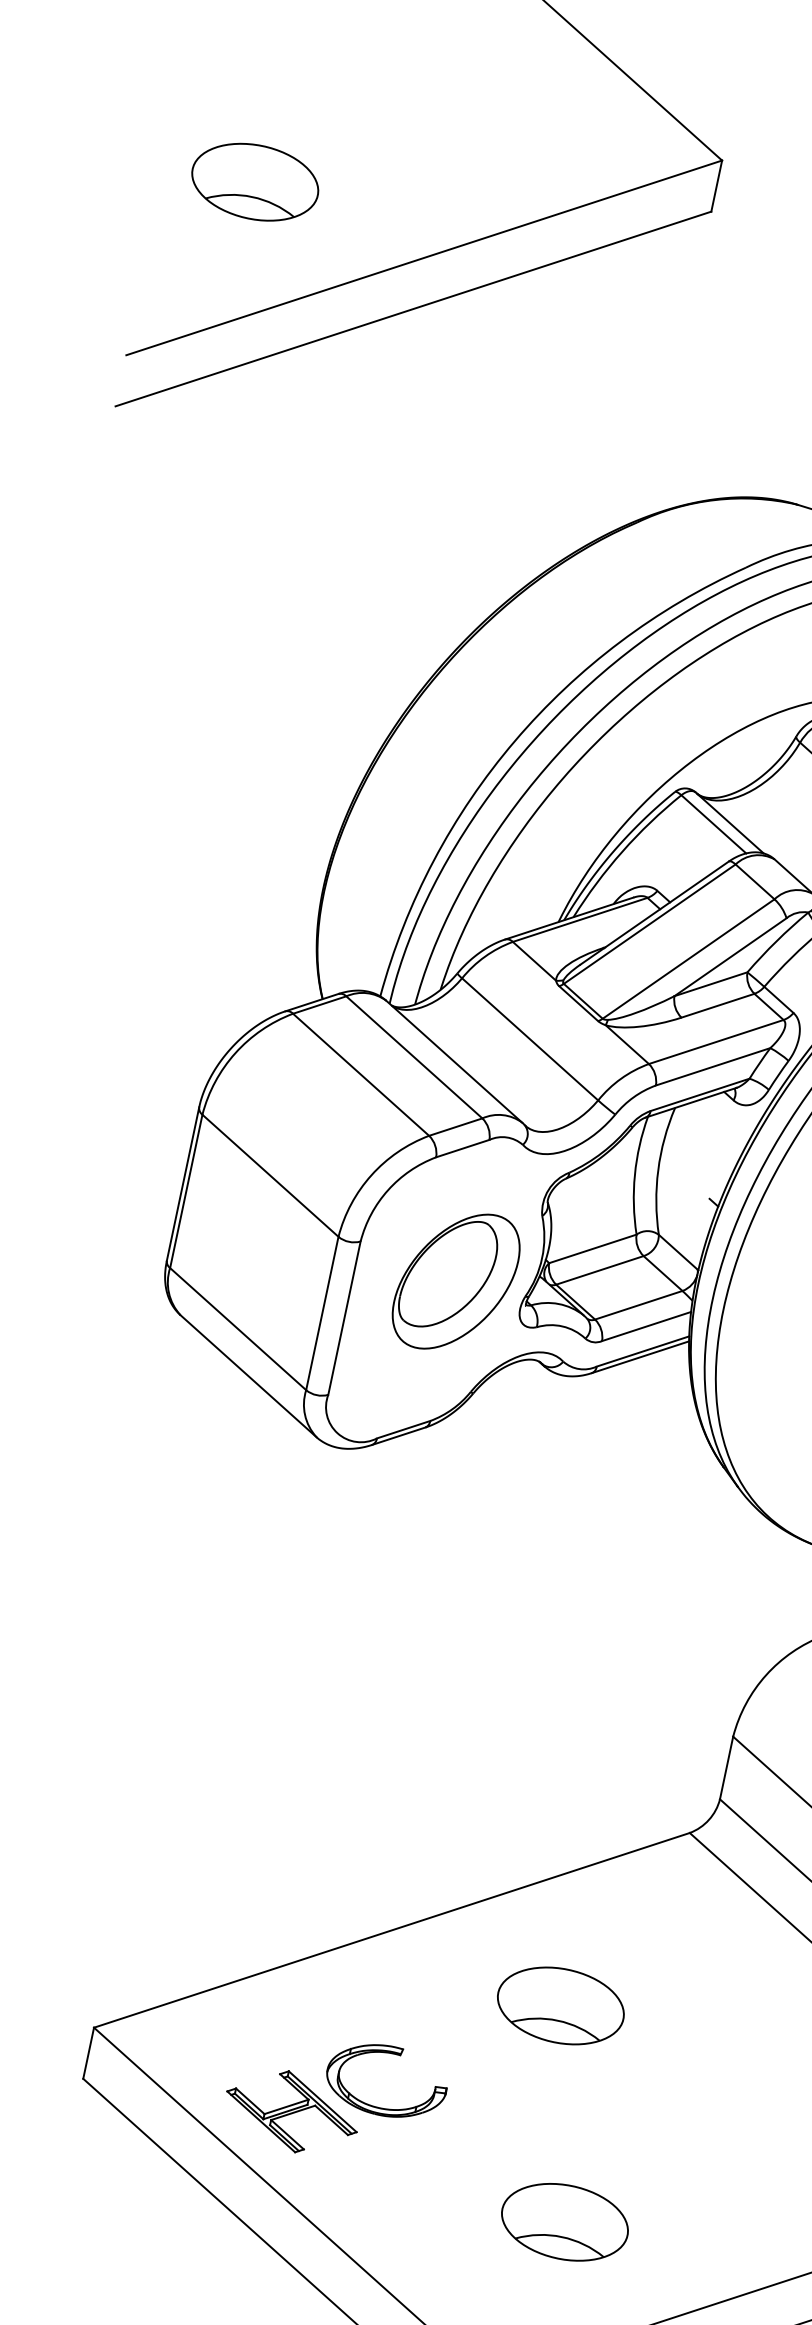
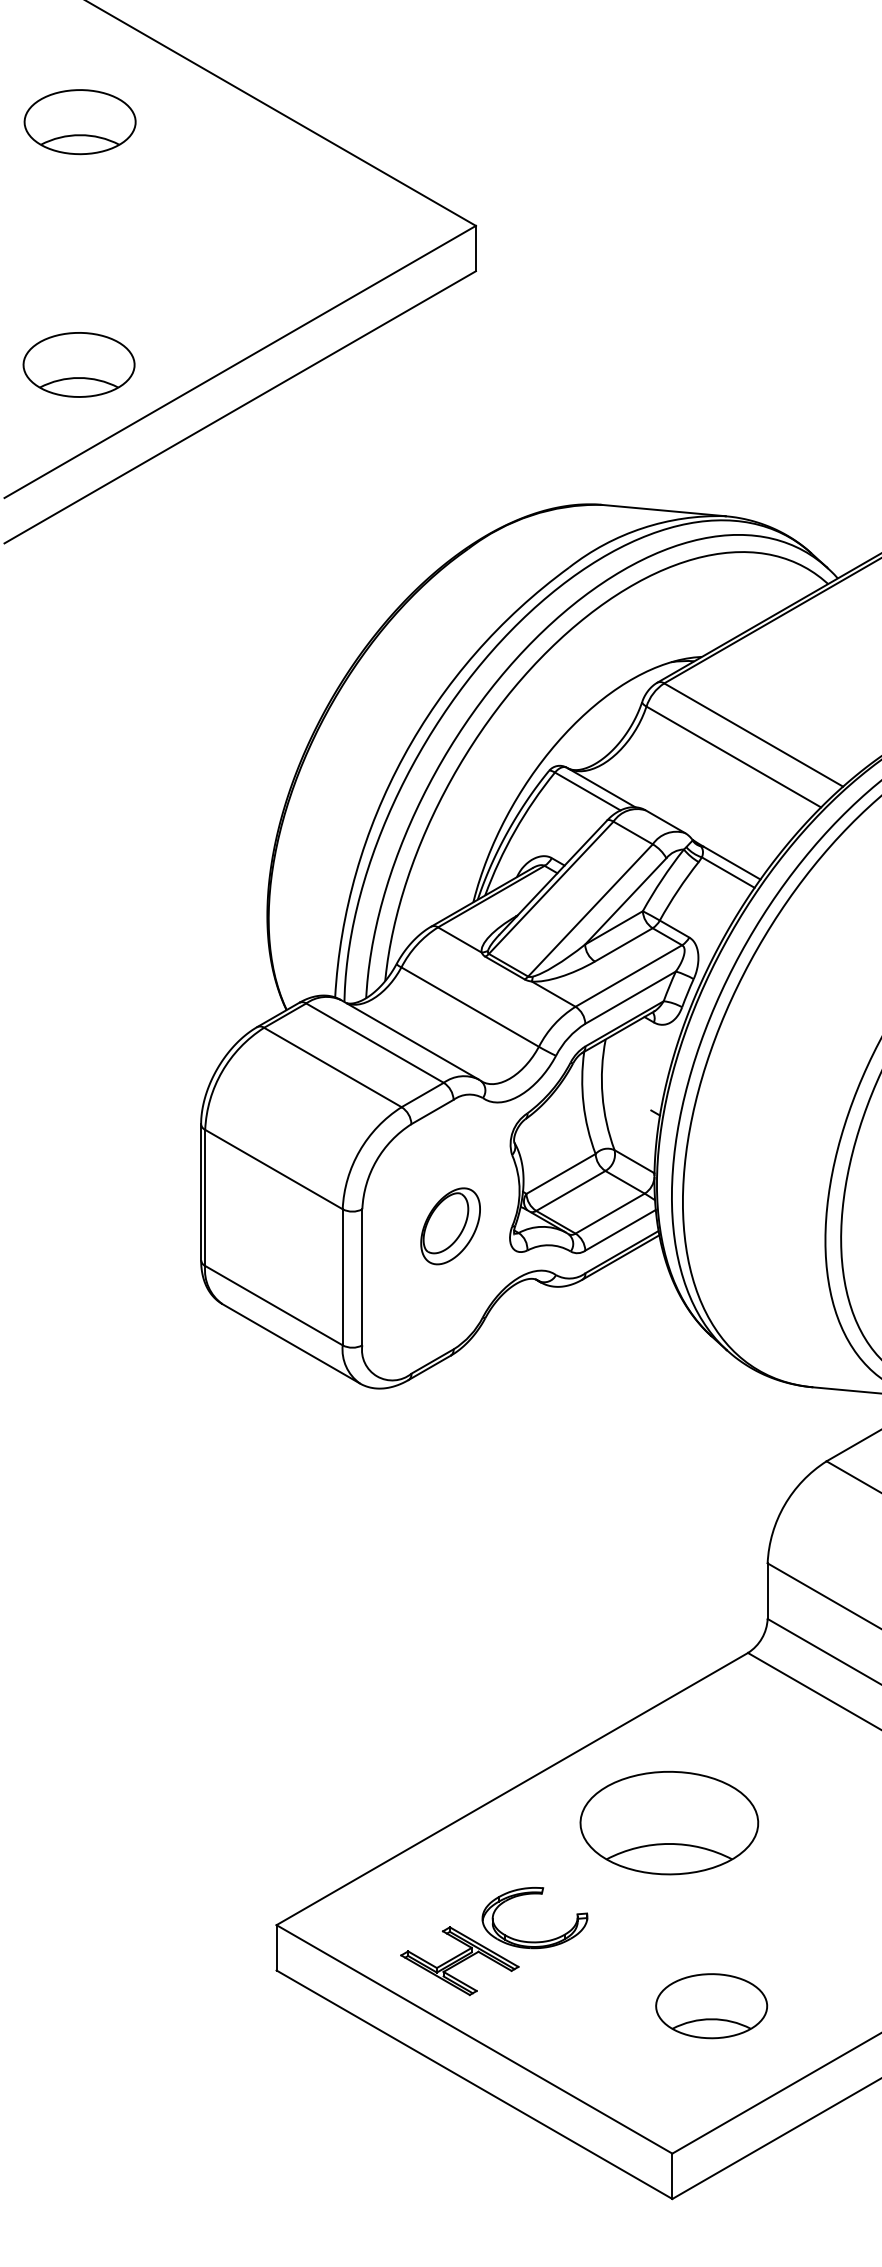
part: (254, 181) -> (78, 364), moved
part: (455, 1281) -> (450, 1226), size x0.6
part: (561, 2005) -> (669, 1822), size x1.6

